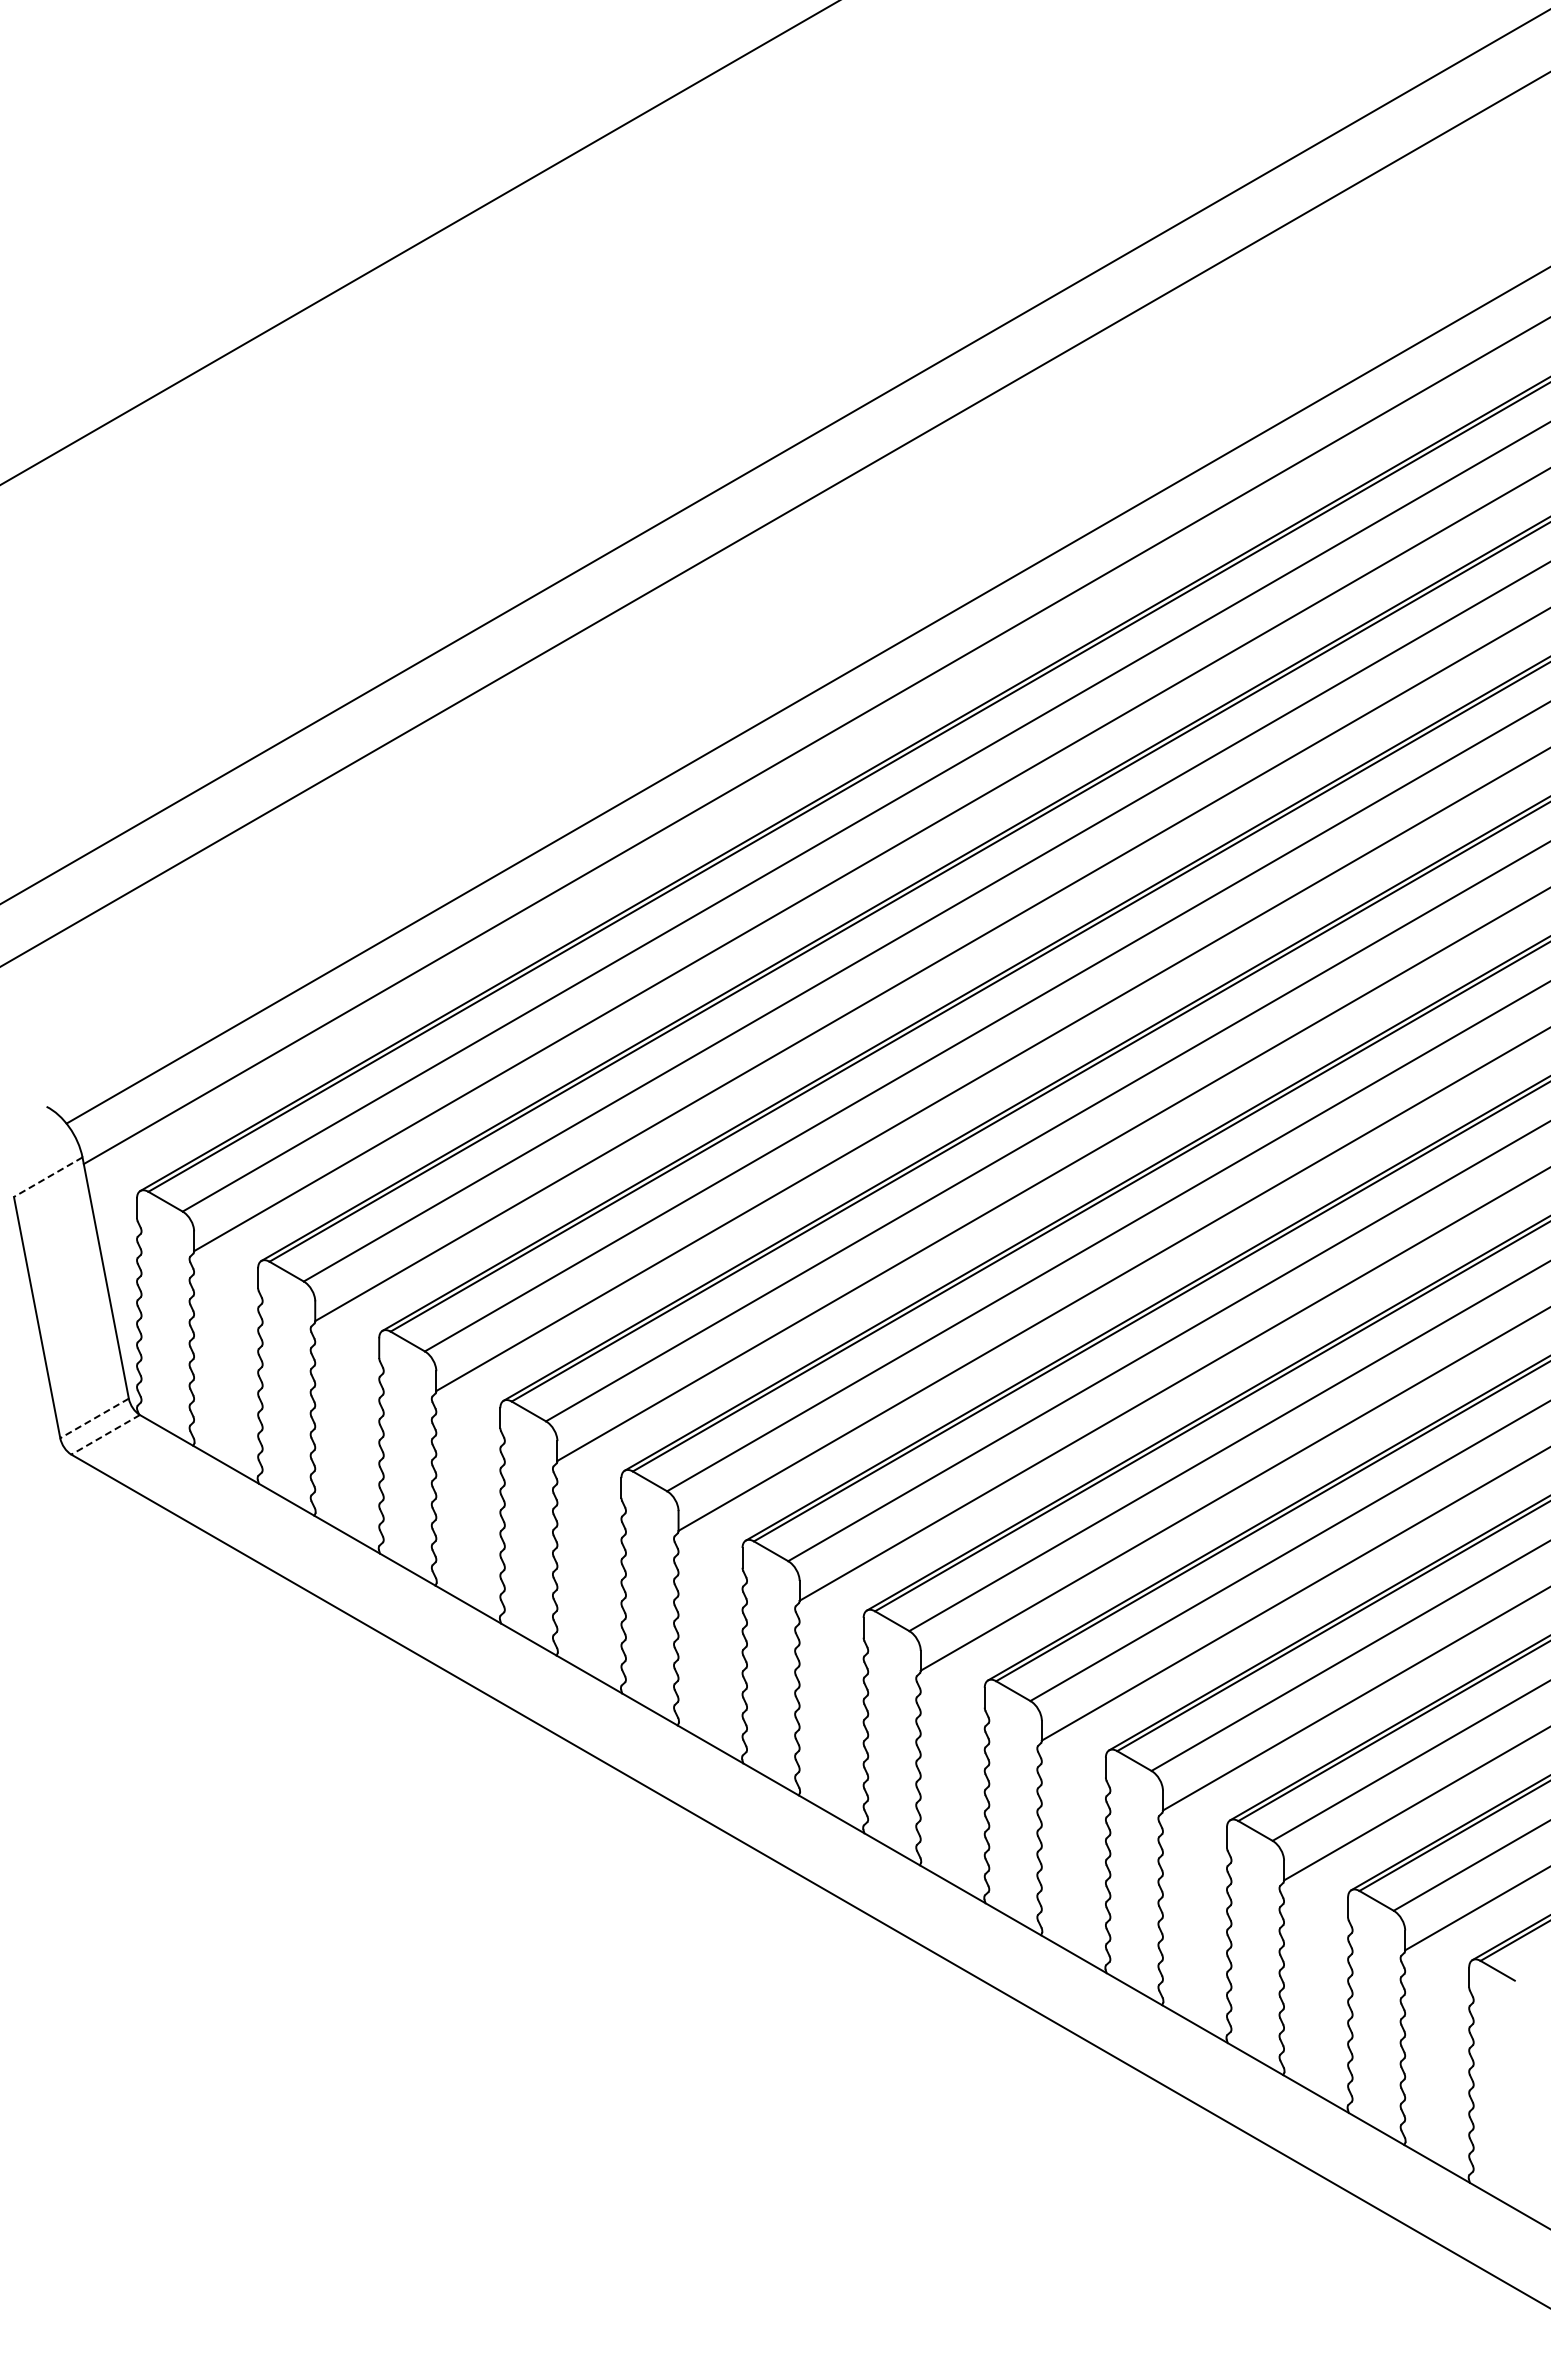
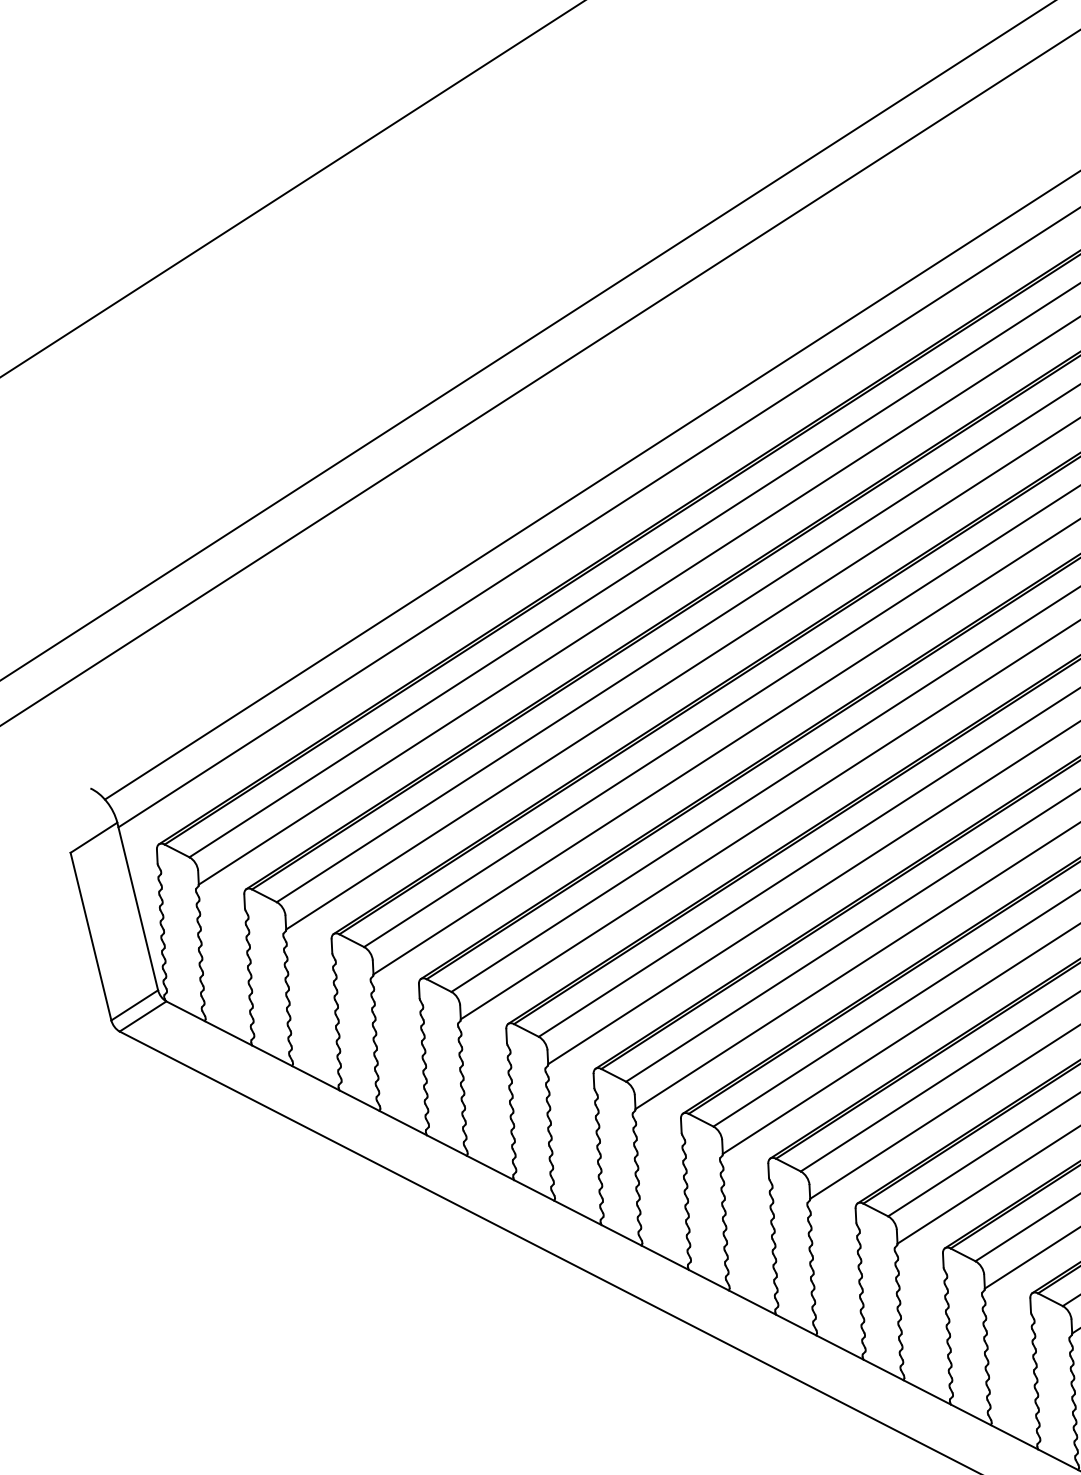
line: (48, 1177) -> (94, 837), dashed -> solid
line: (94, 1418) -> (134, 1005), dashed -> solid
line: (105, 1434) -> (142, 1016), dashed -> solid

